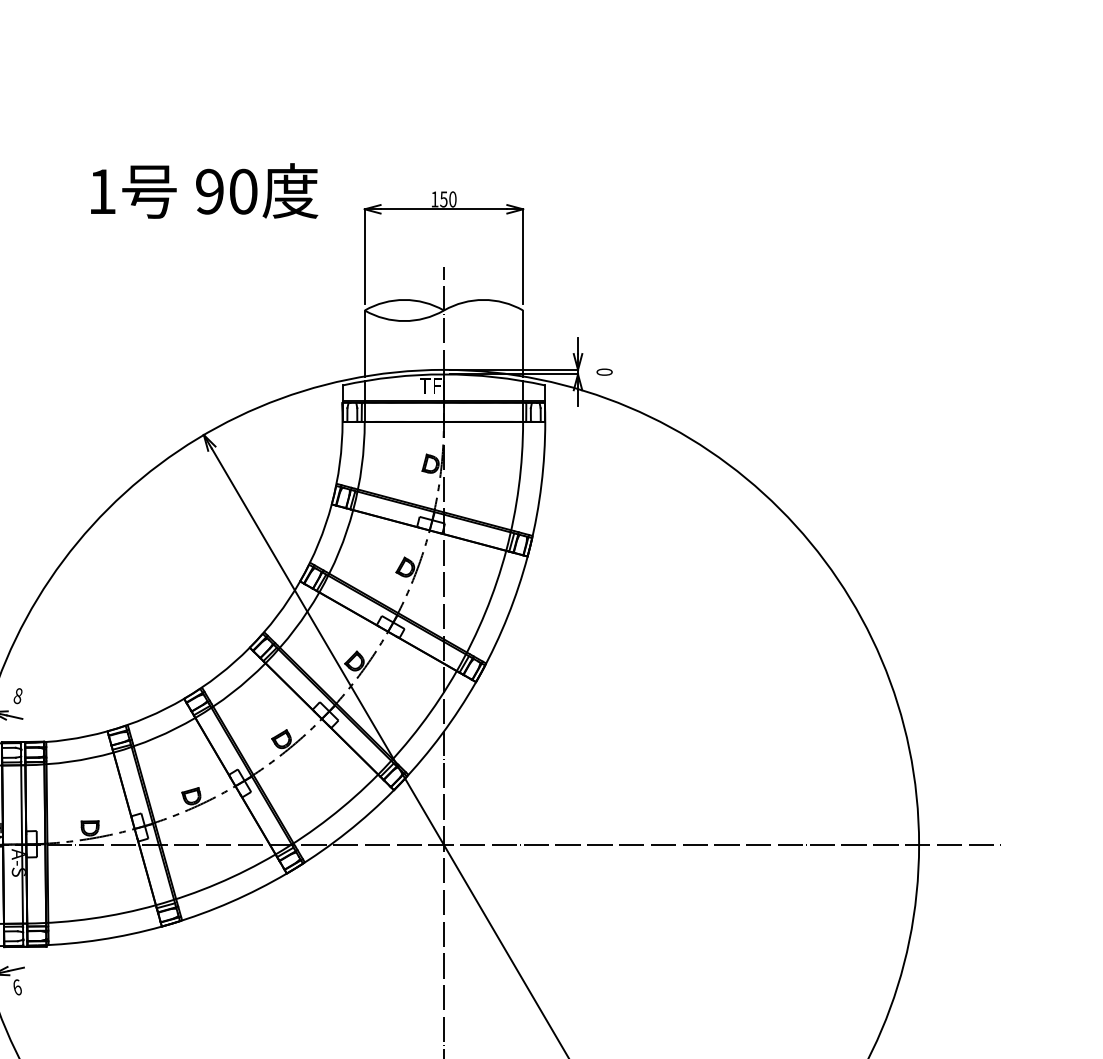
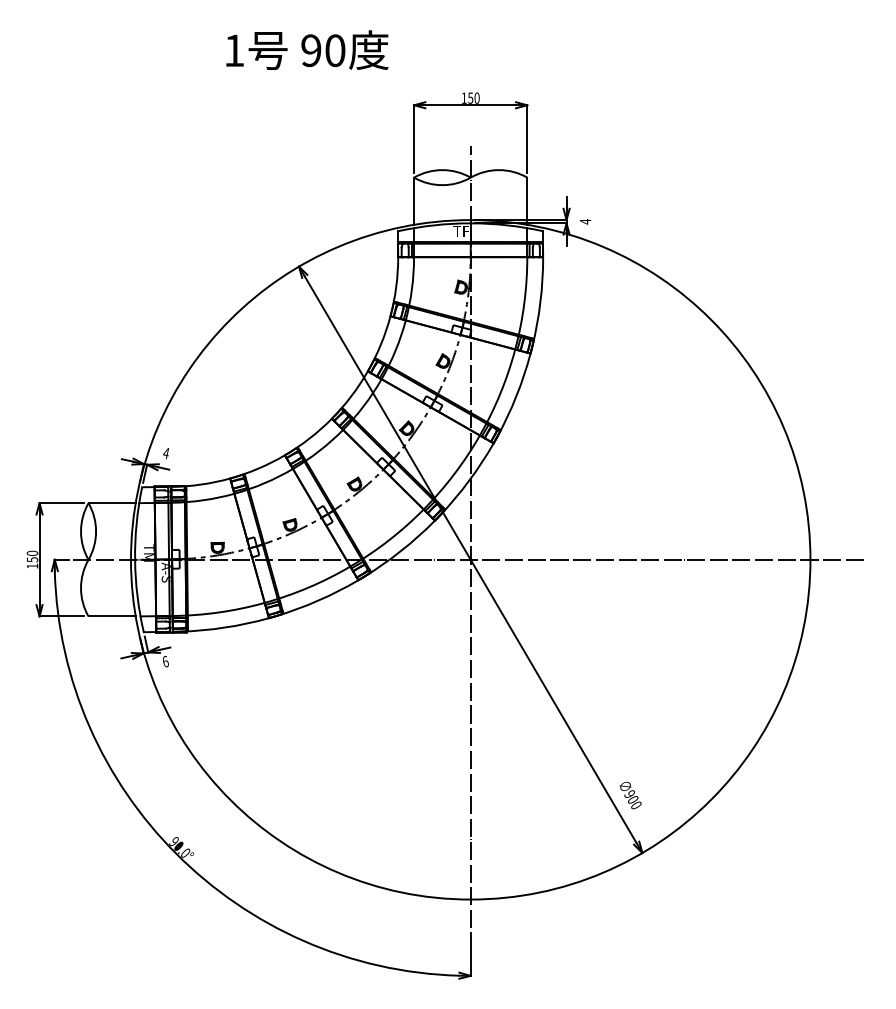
text: (204, 190) -> (307, 49), moved
text: (604, 371) -> (585, 221), 0 -> 4
text: (18, 696) -> (166, 453), 8 -> 4

